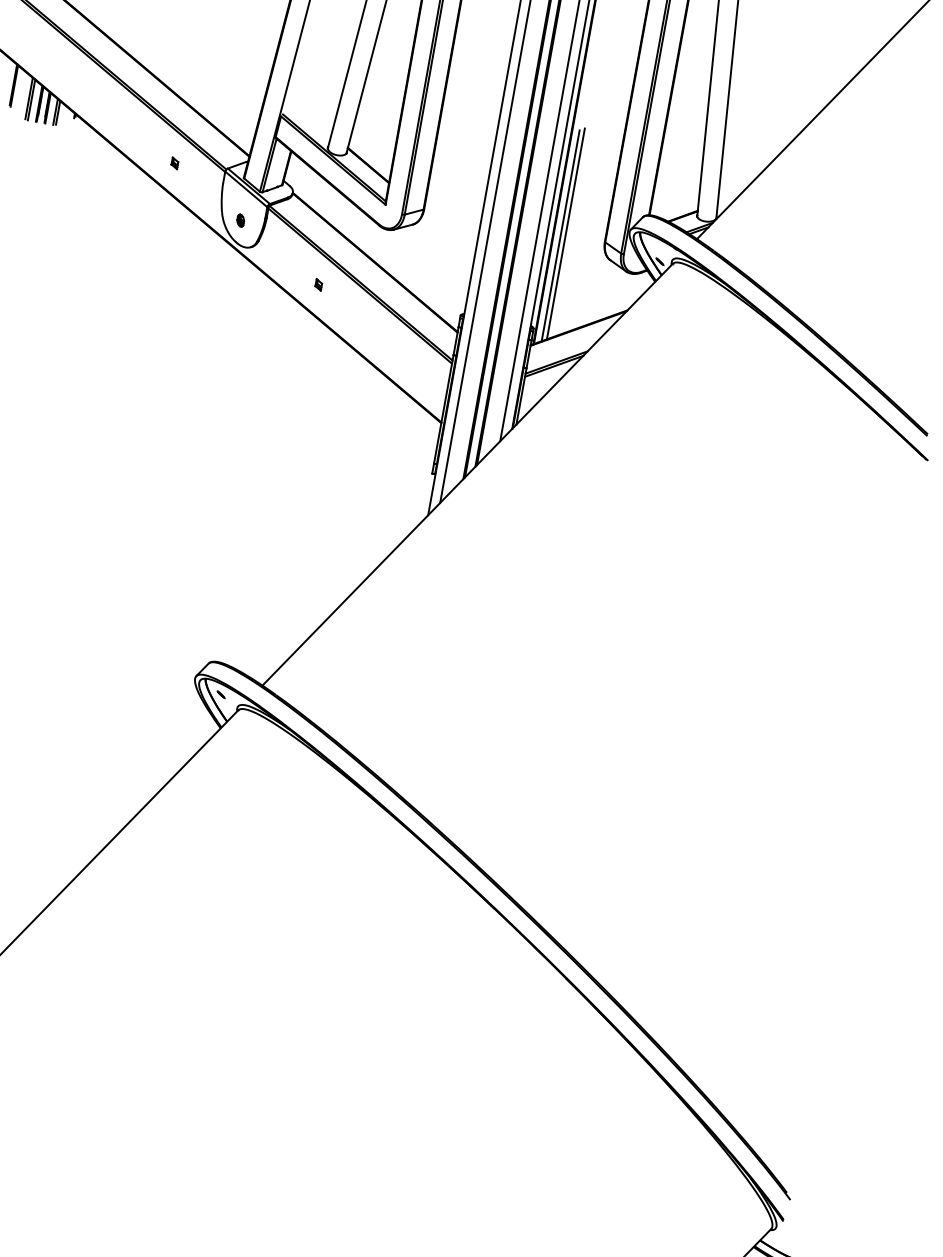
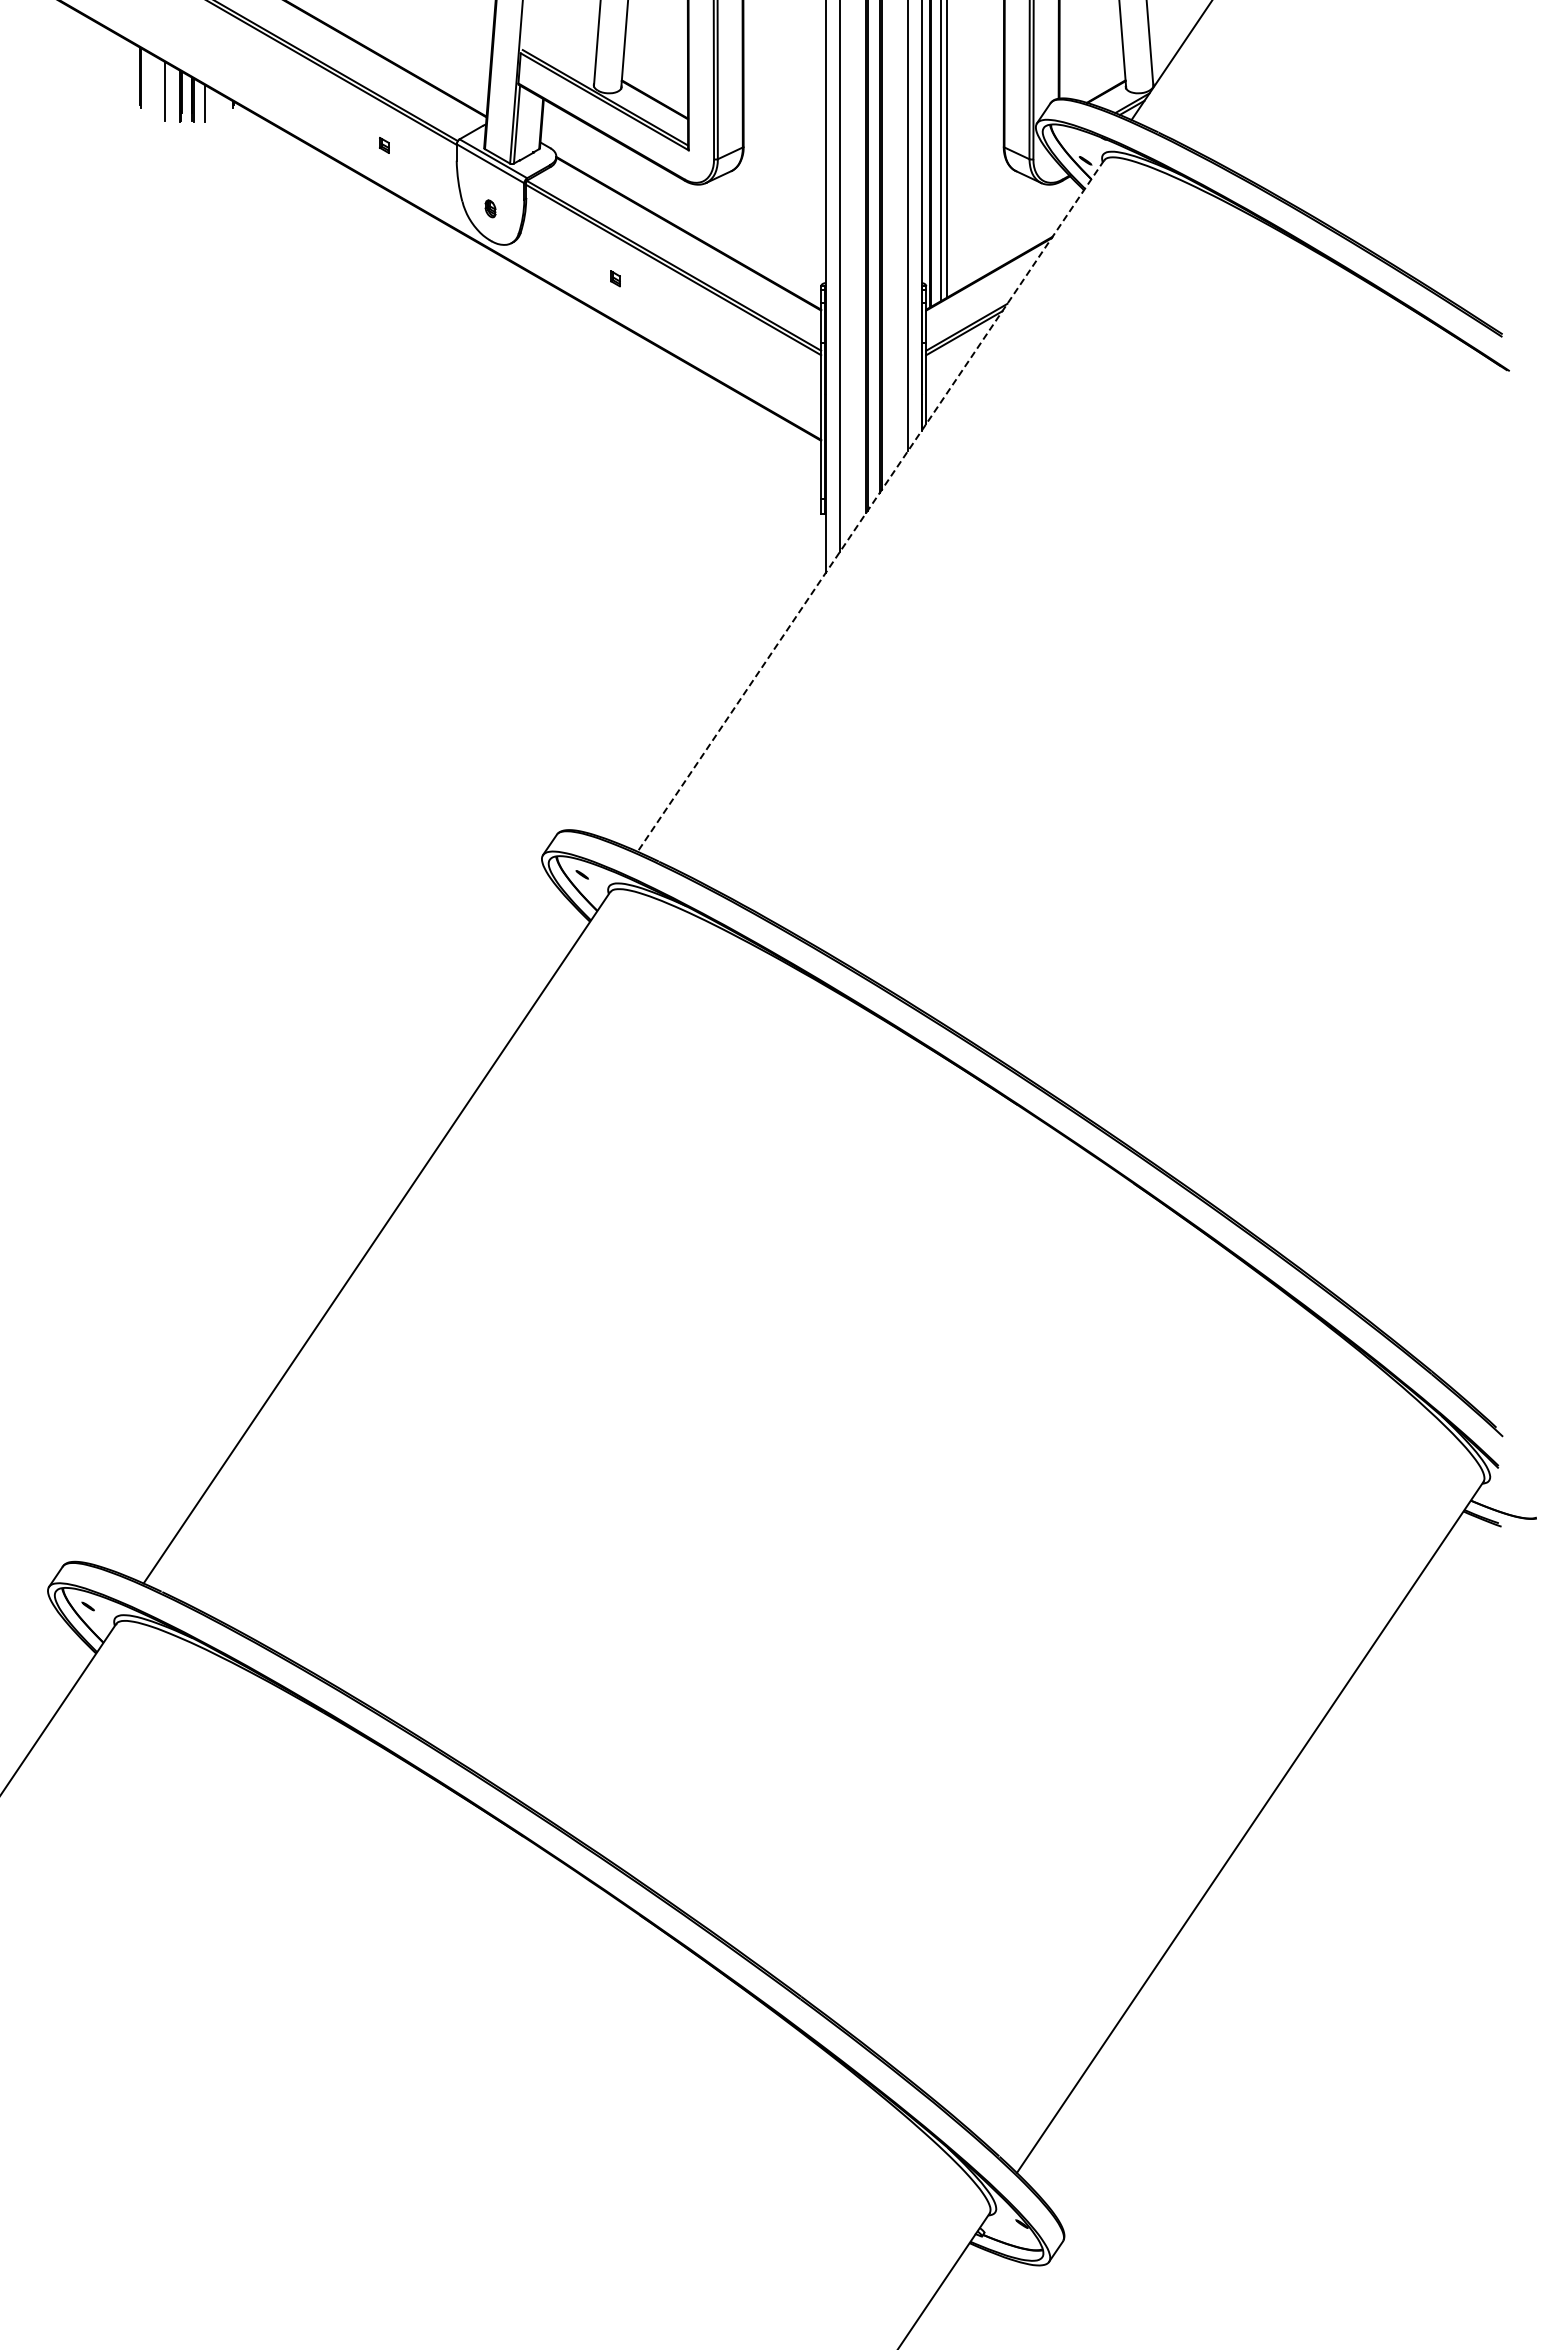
line: (31, 100) -> (168, 93), removed
line: (57, 112) -> (208, 104), removed
line: (467, 474) -> (870, 506), solid -> dashed

